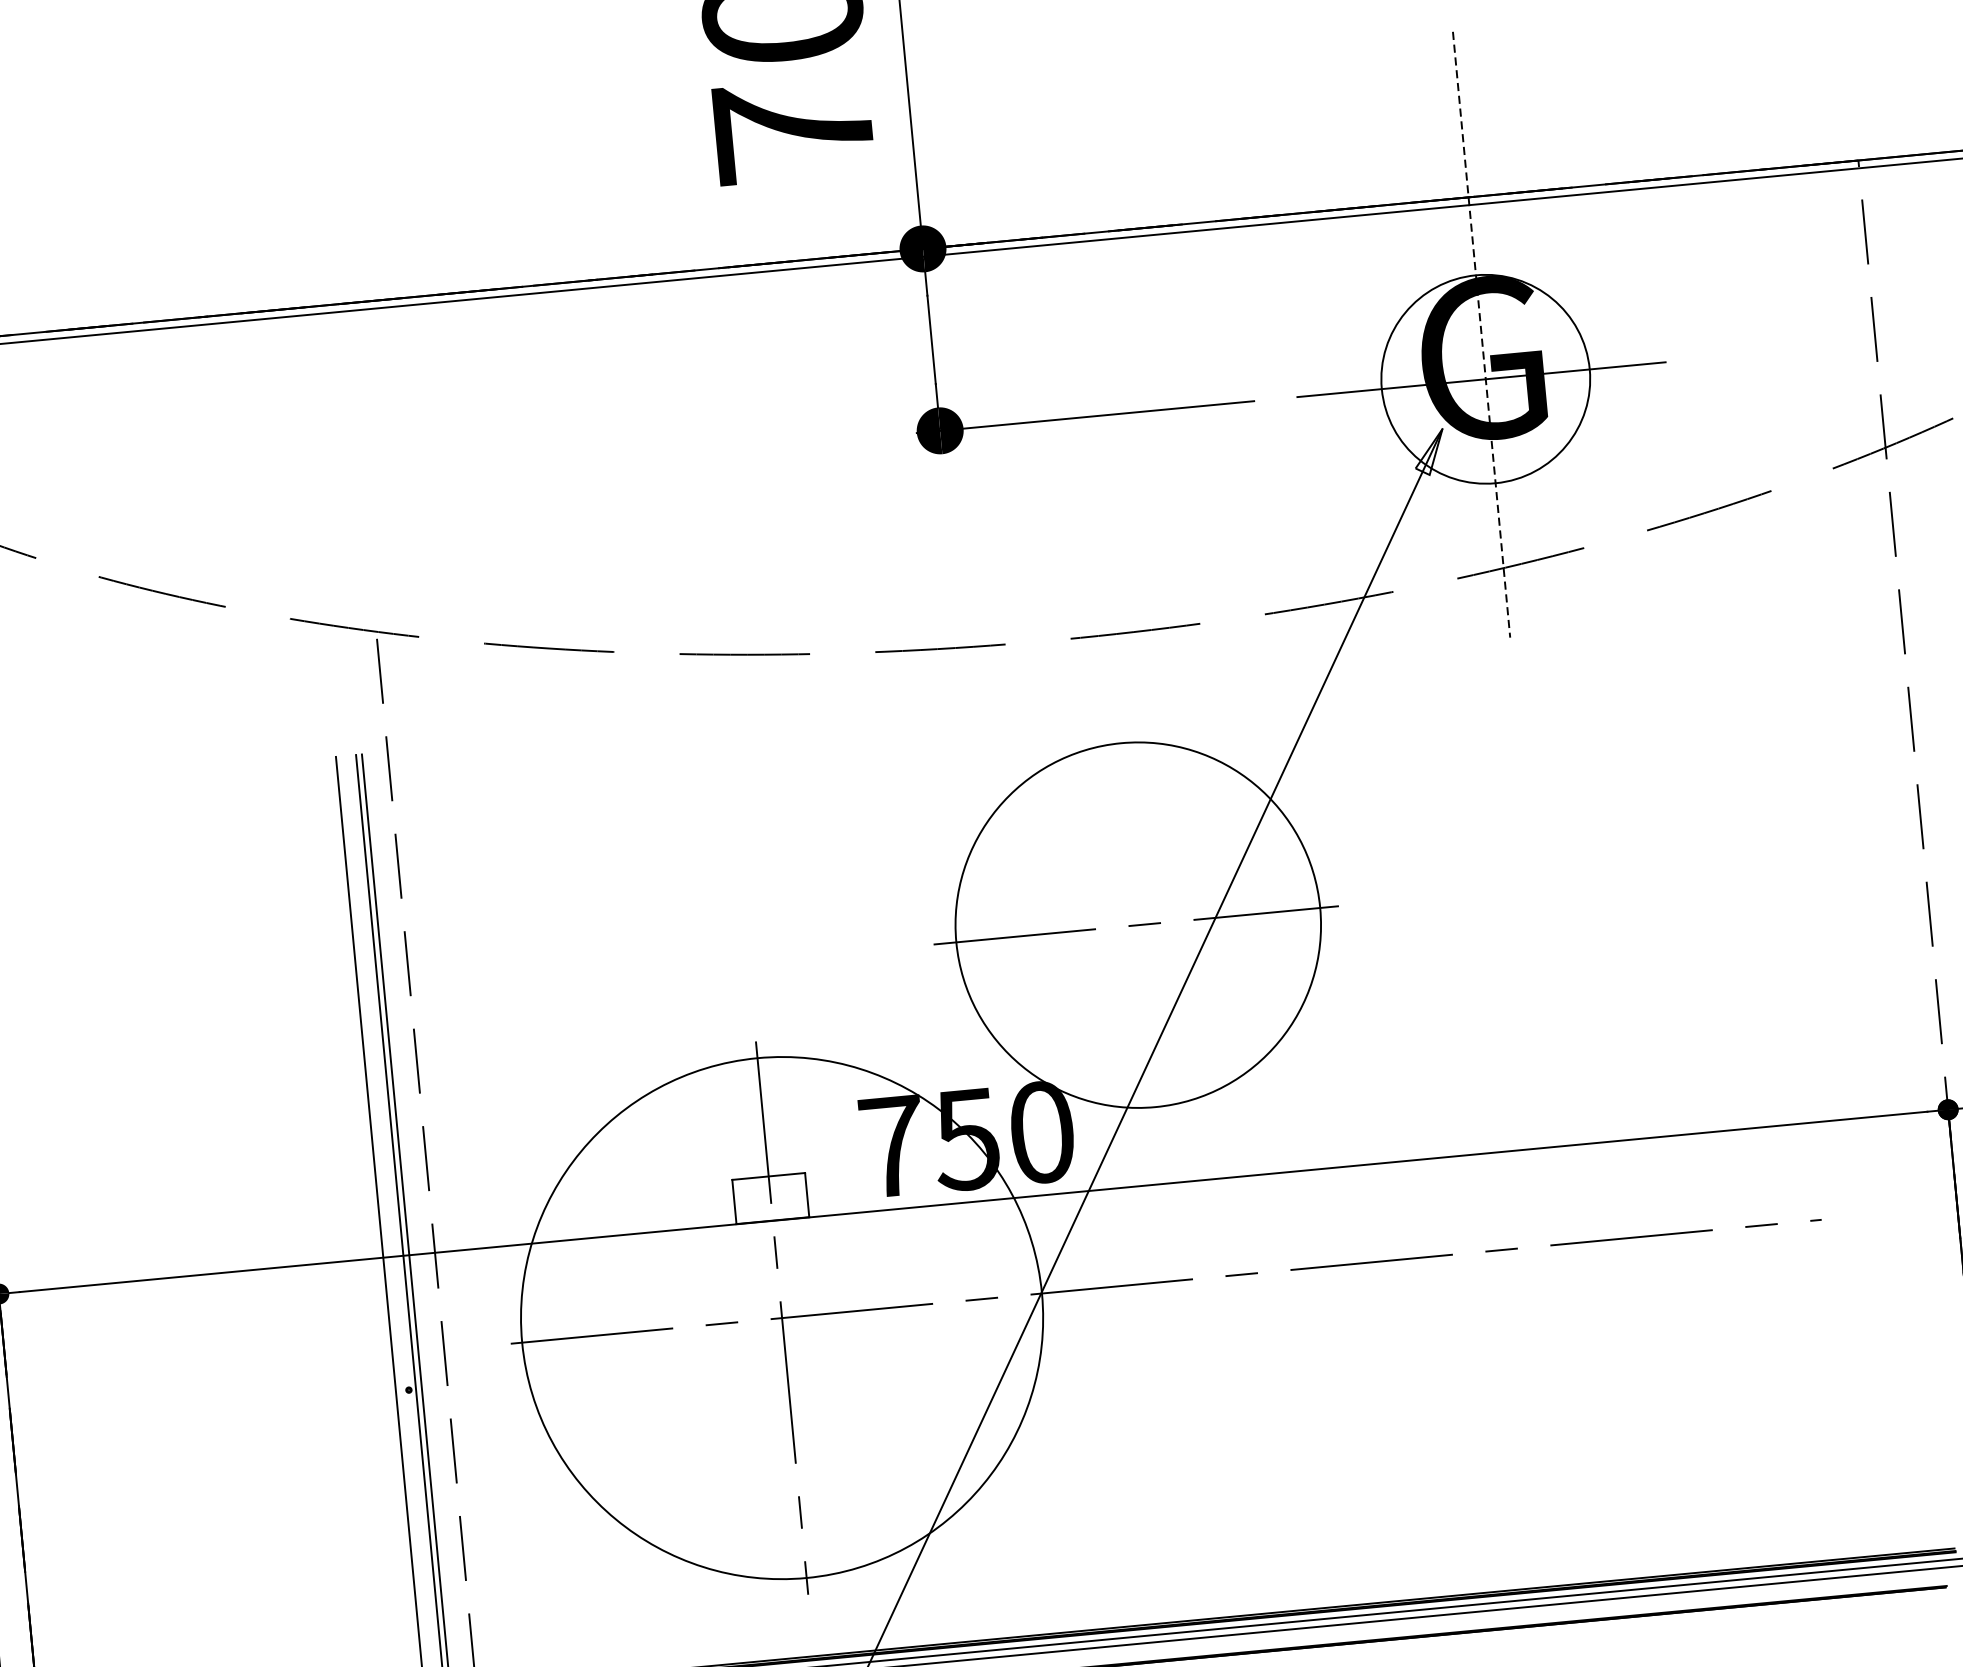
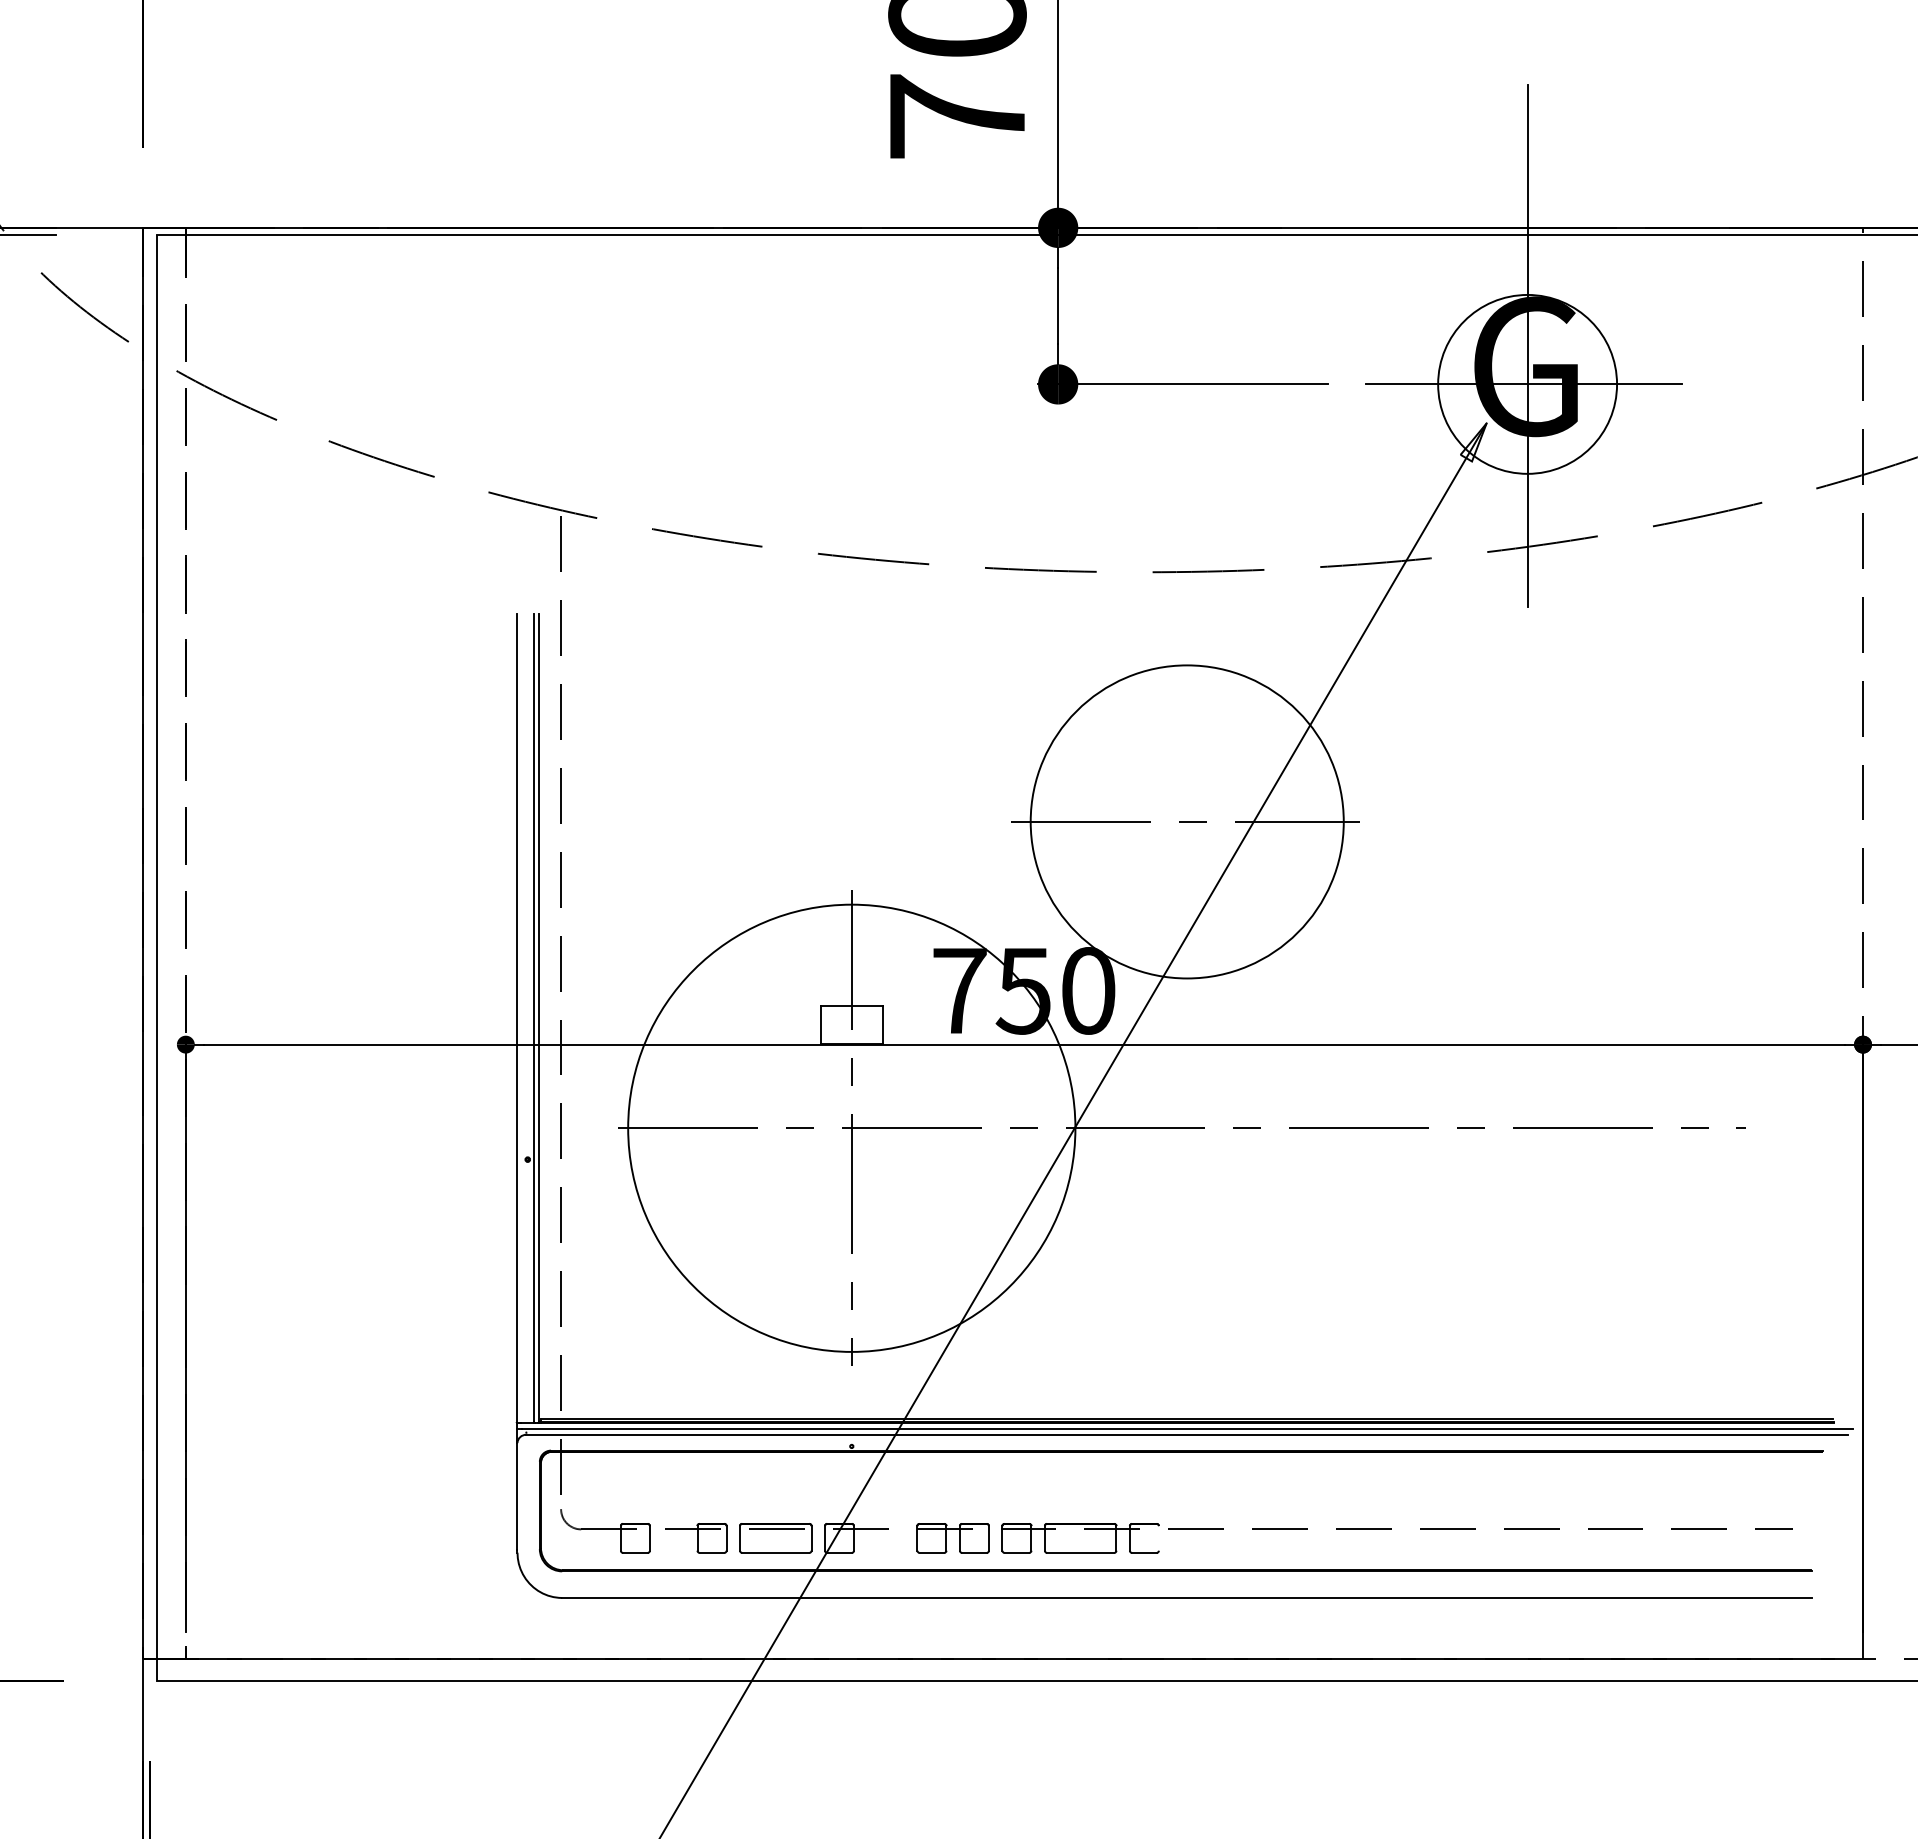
line: (1481, 335) -> (1527, 346), dashed -> solid

